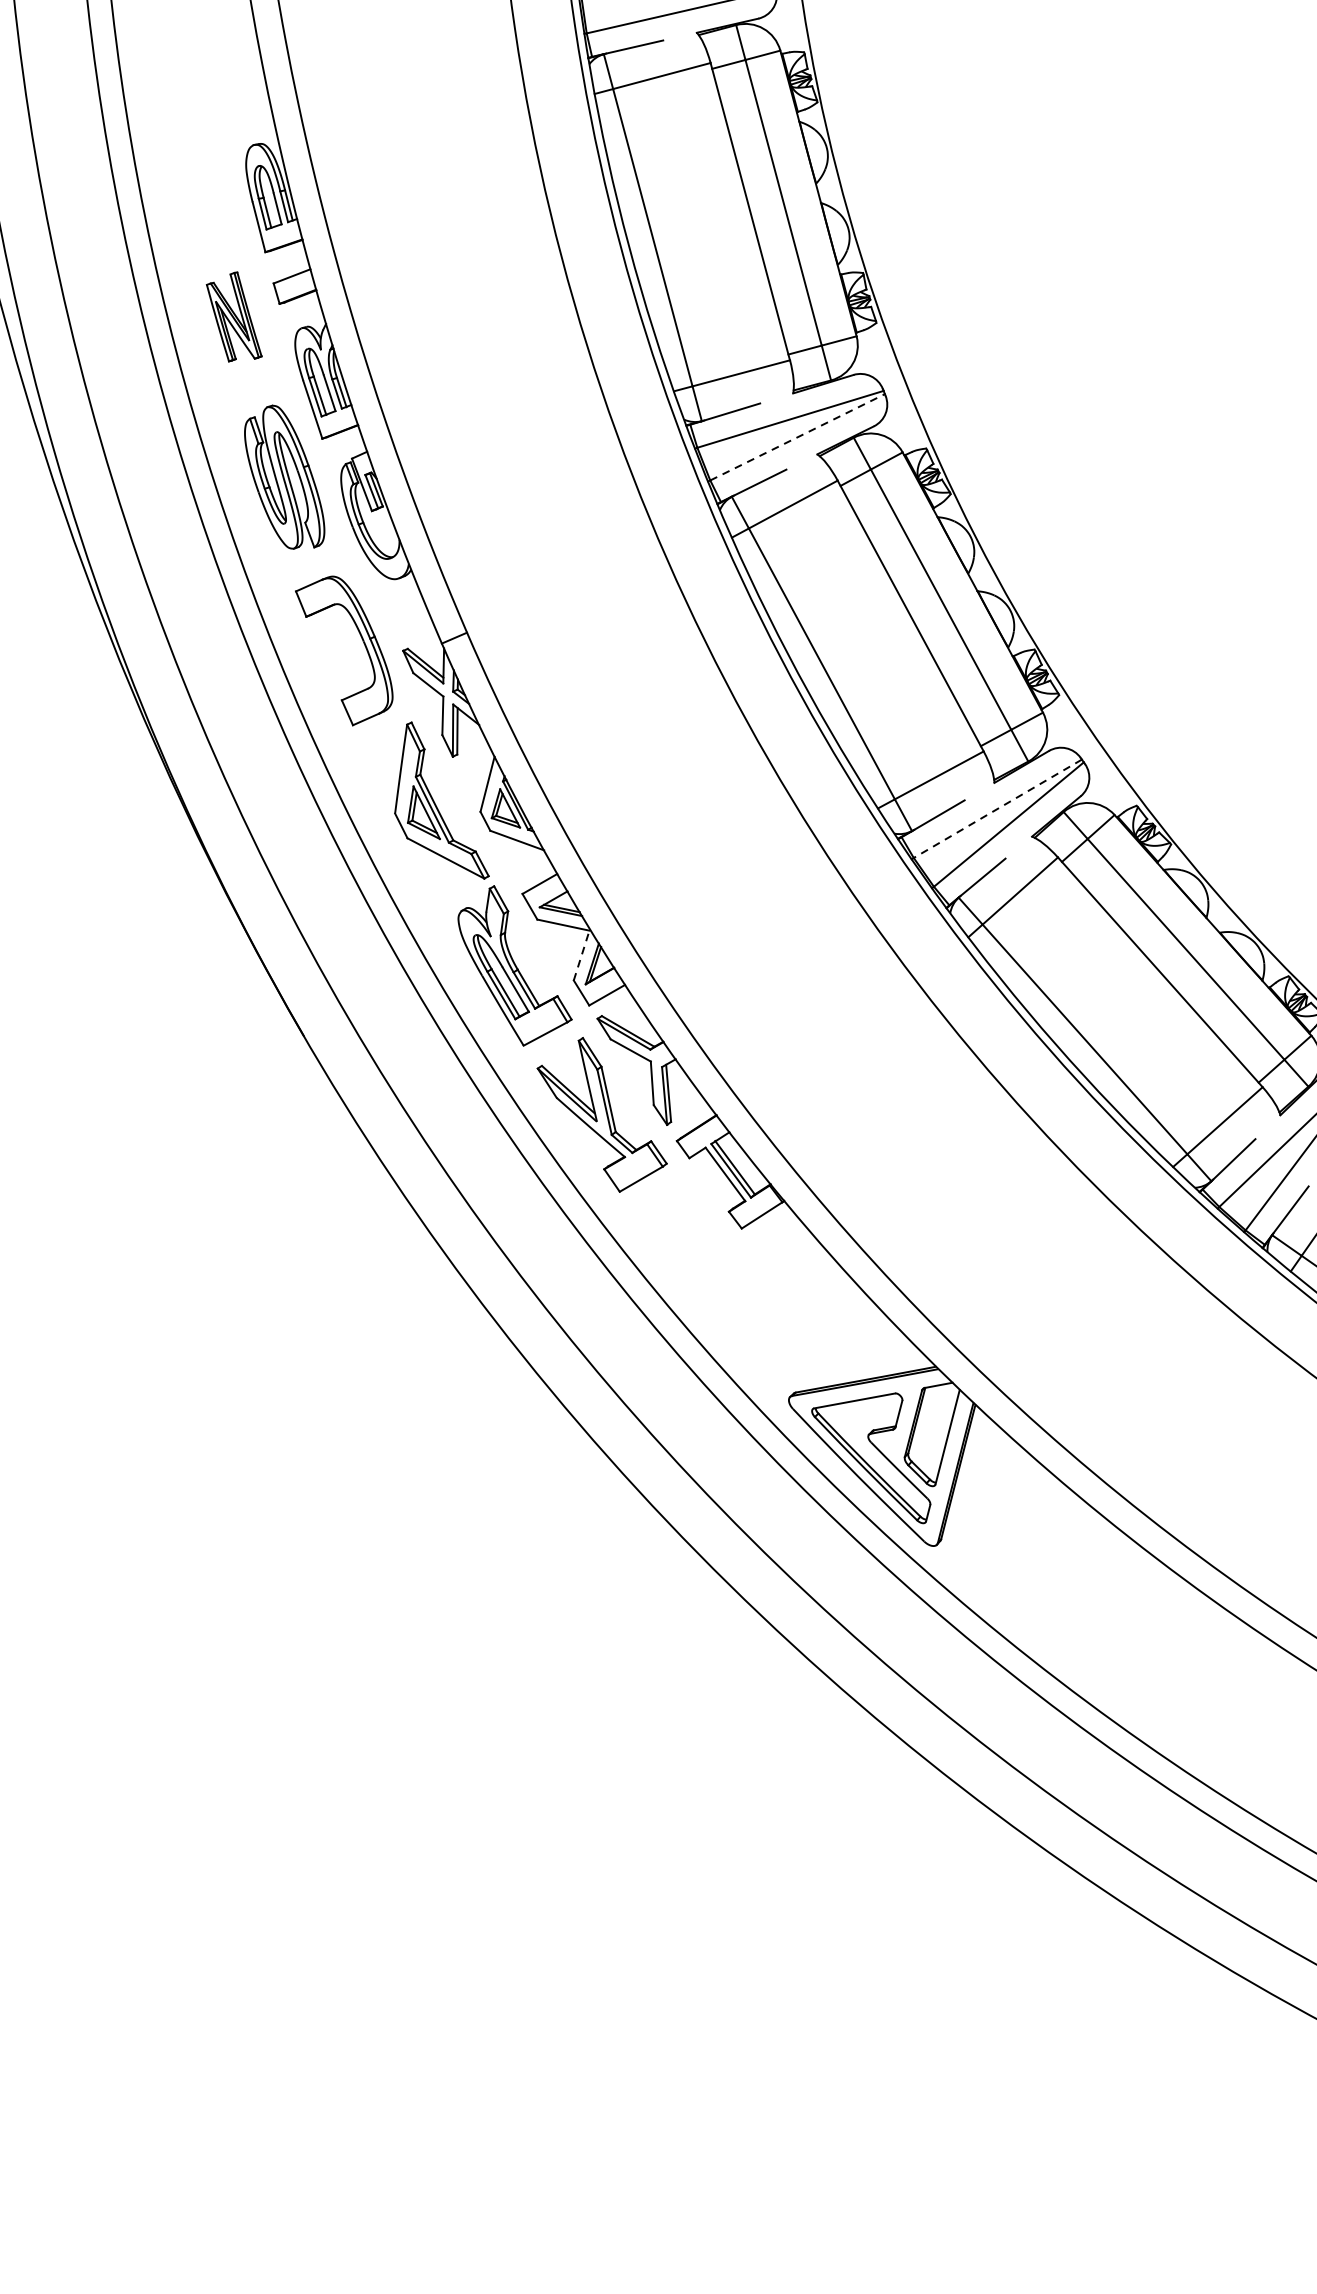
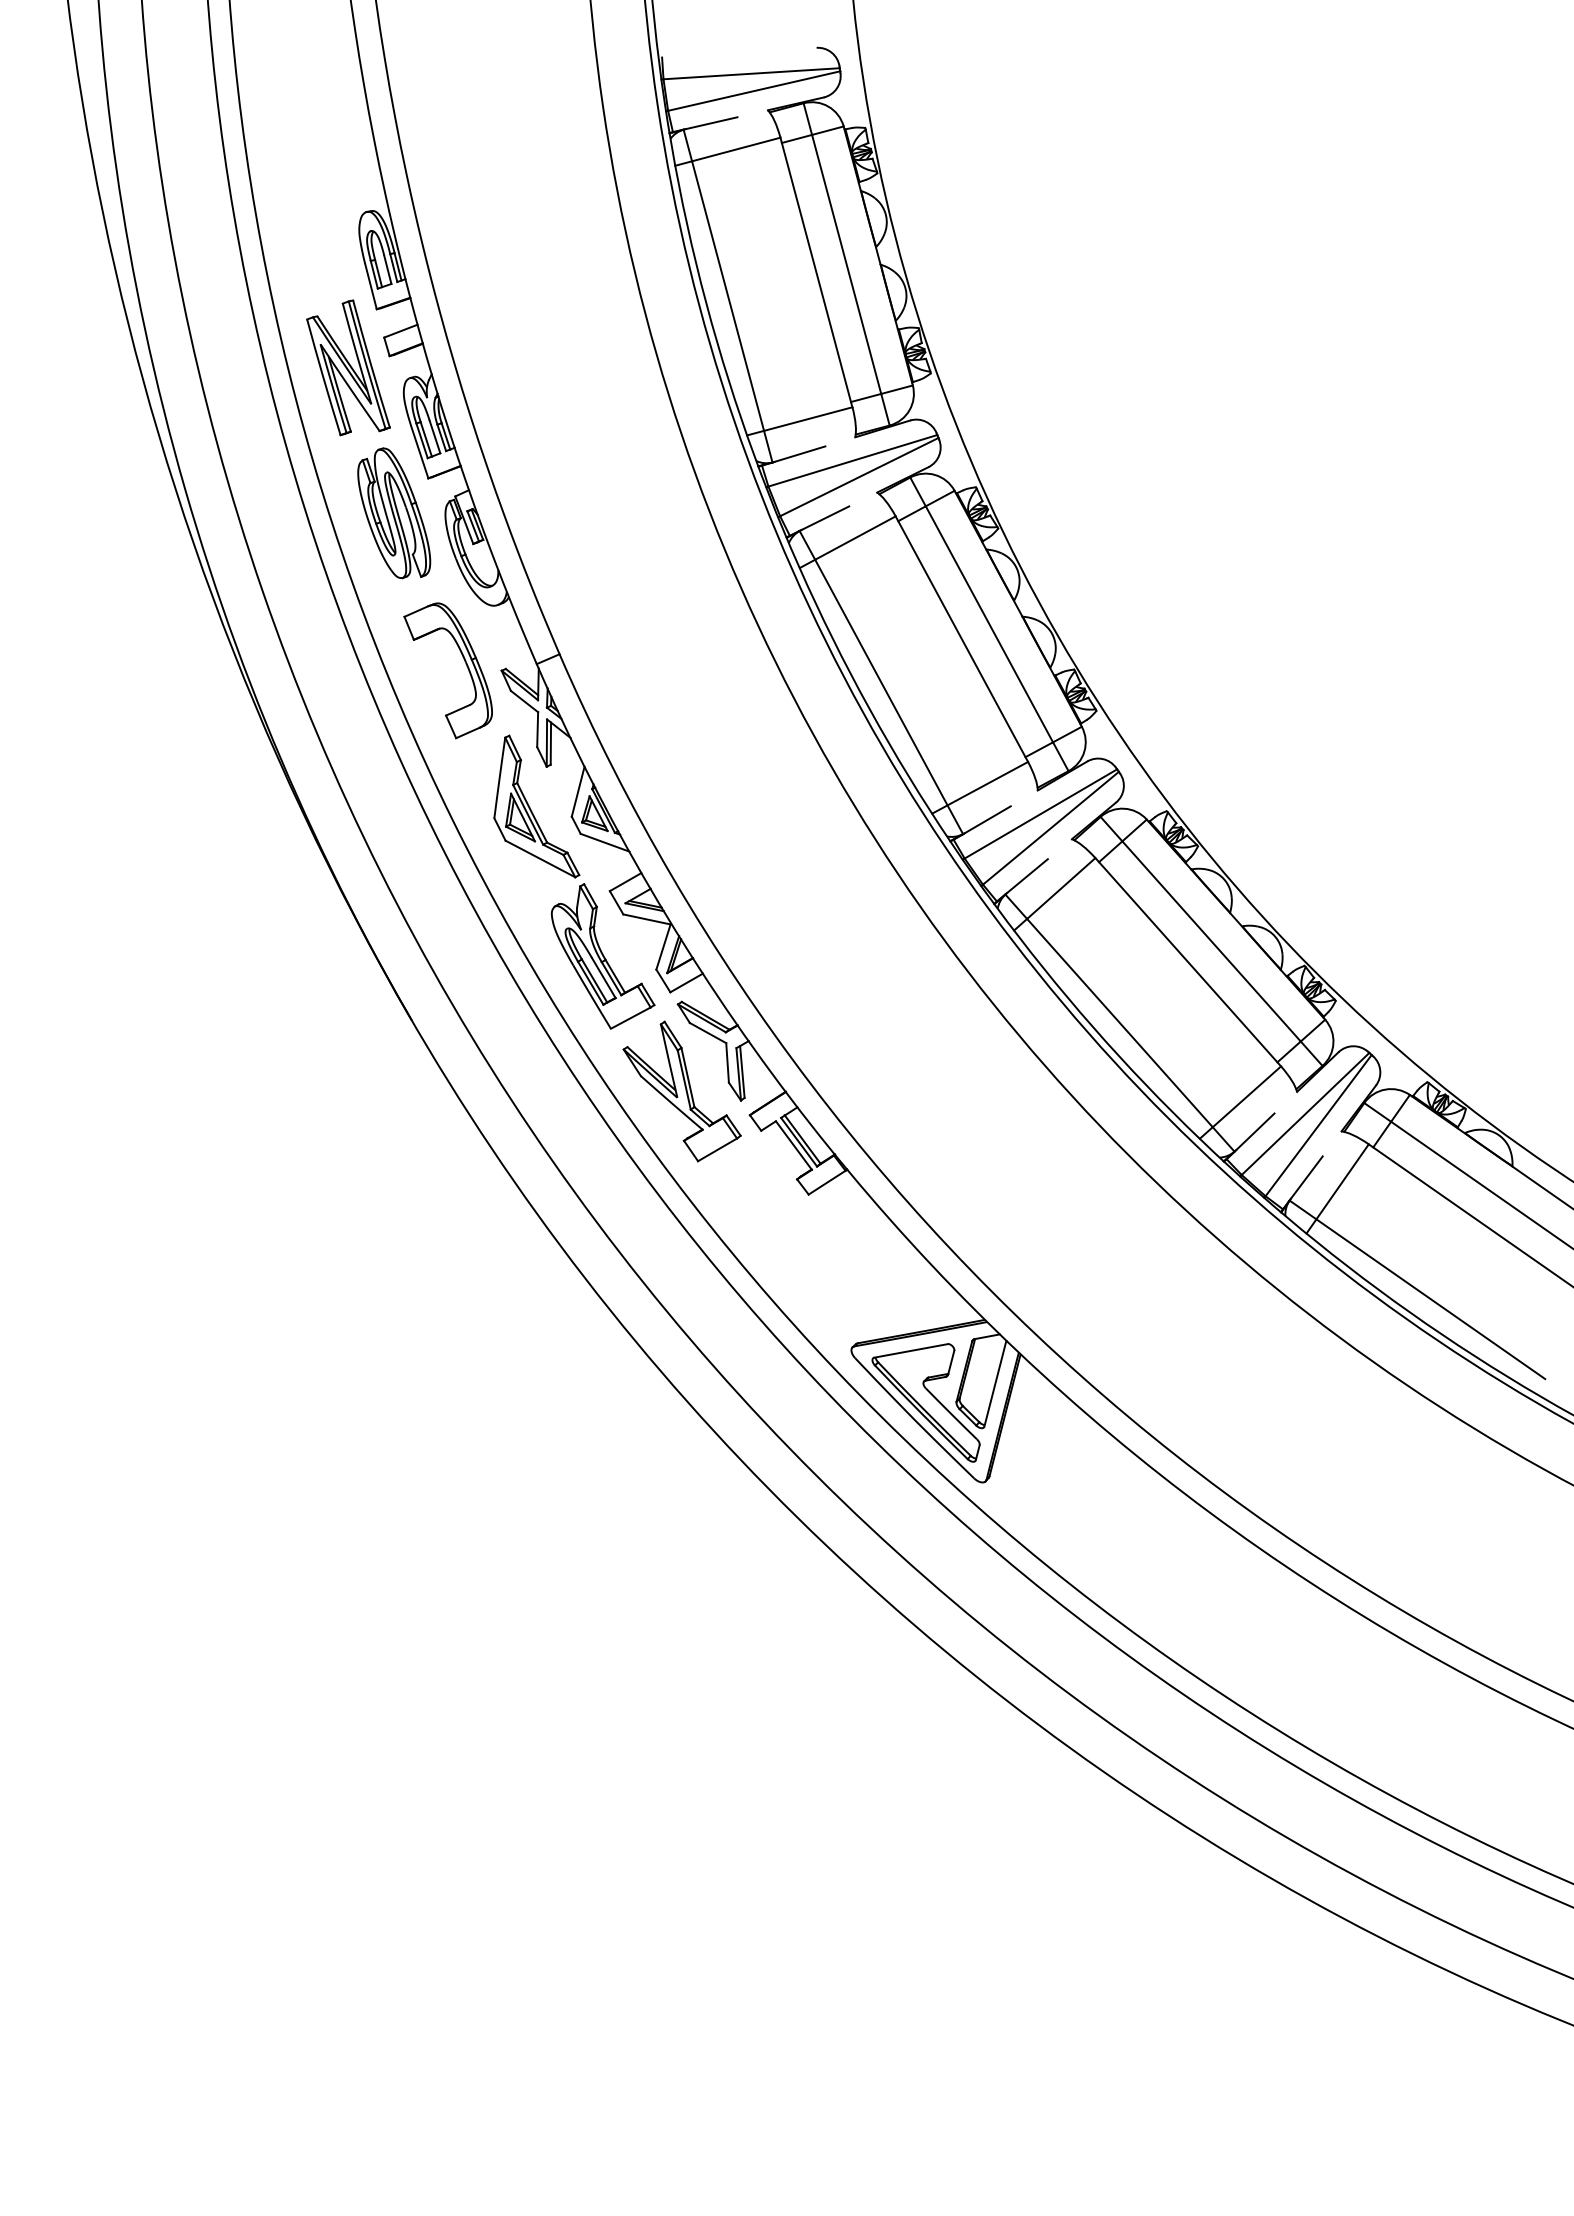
part: (234, 316) -> (348, 367), size x1.67
line: (797, 436) -> (859, 476), dashed -> solid
line: (997, 809) -> (1040, 814), dashed -> solid
line: (581, 956) -> (663, 947), dashed -> solid

